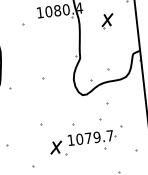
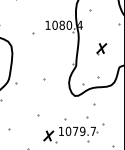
part: (107, 21) -> (101, 49), moved

